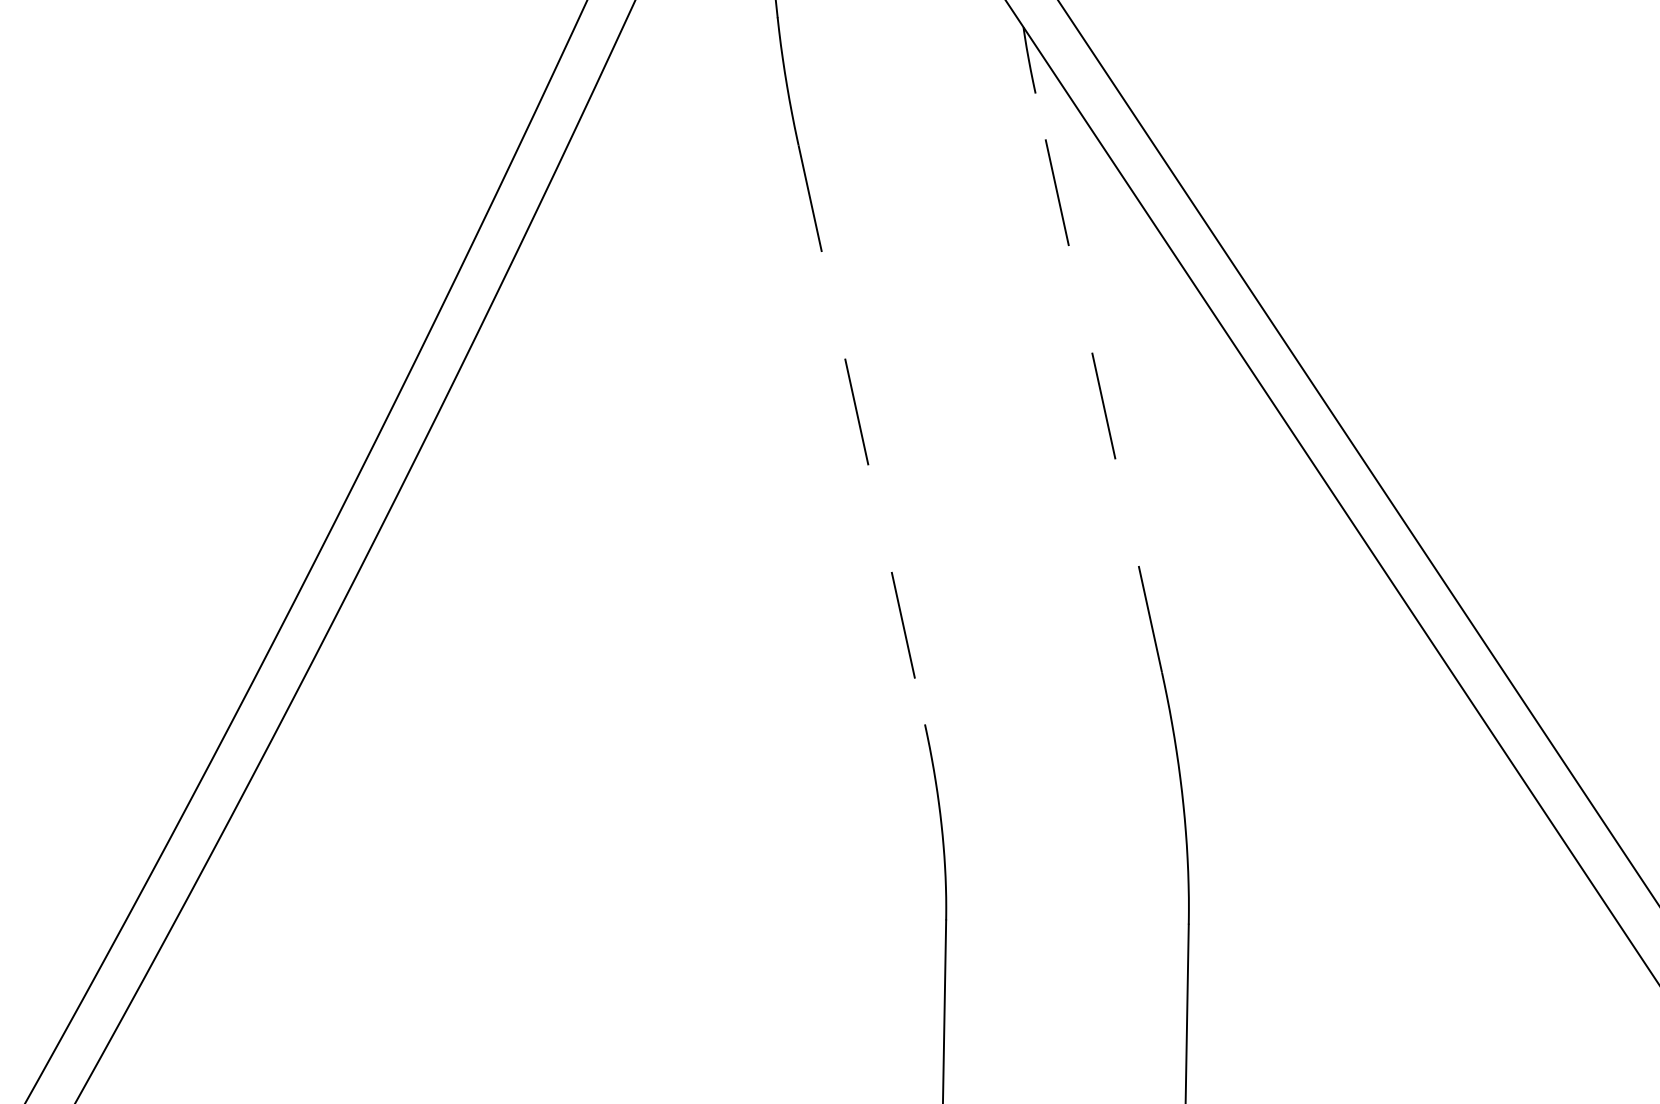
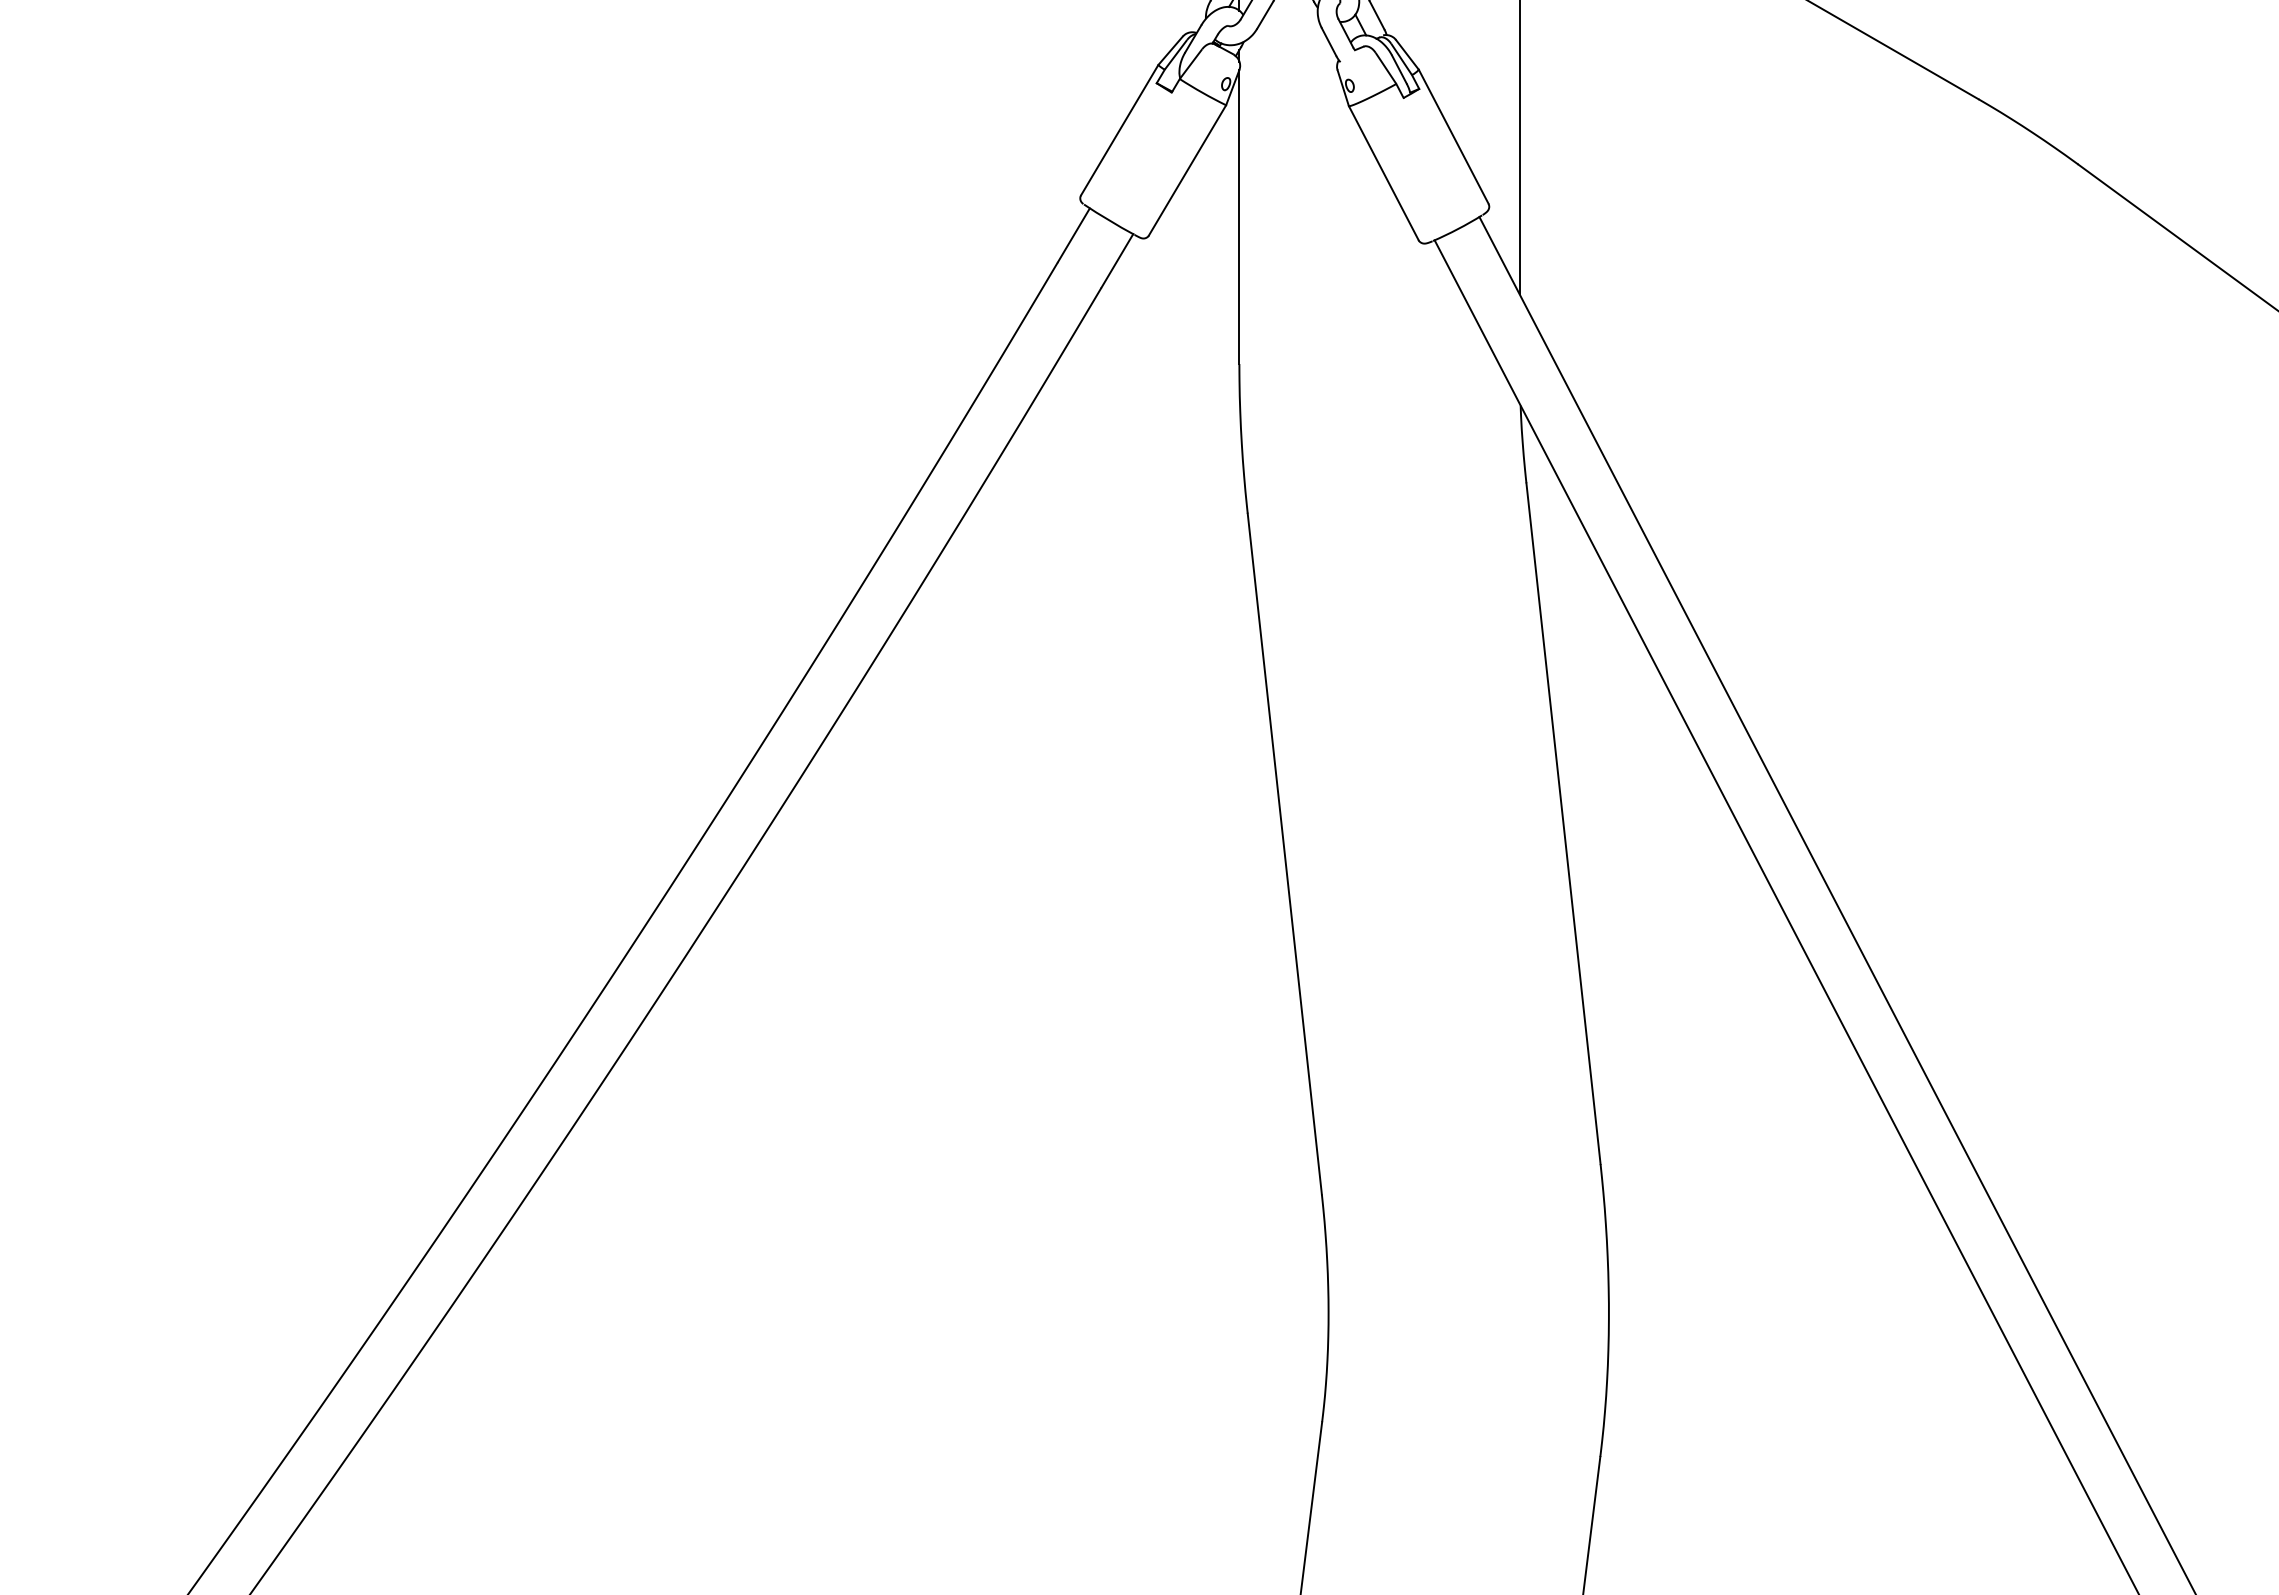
line: (1098, 382) -> (1563, 823), dashed -> solid
line: (861, 435) -> (1284, 854), dashed -> solid

